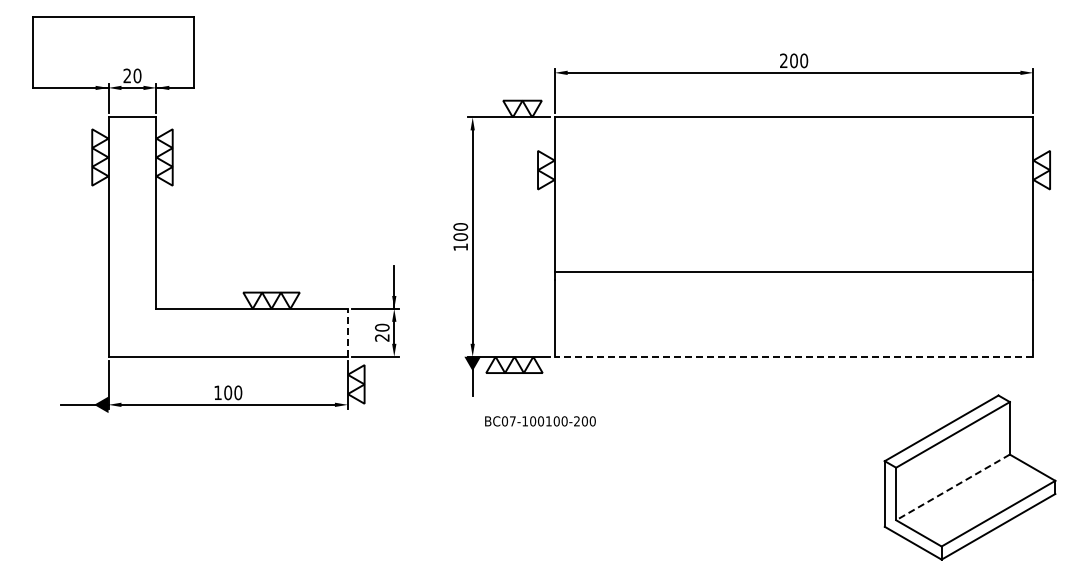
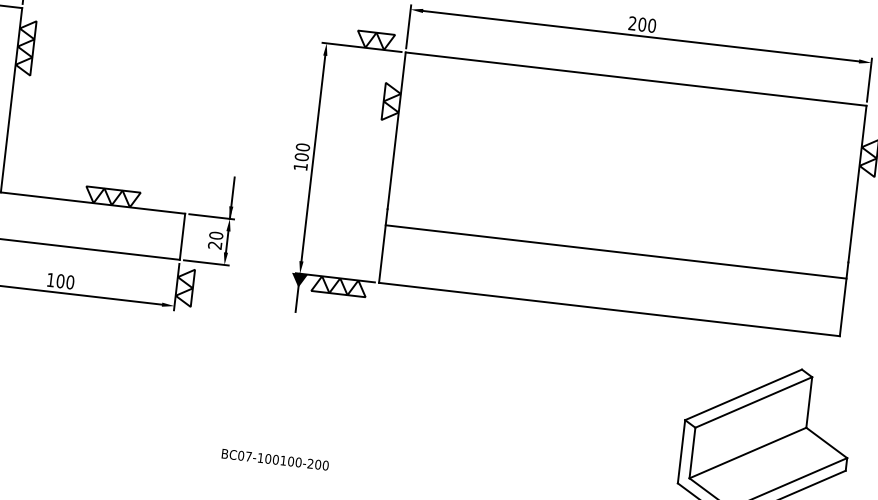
line: (793, 271) -> (615, 251), moved
line: (347, 332) -> (182, 236), dashed -> solid
line: (793, 356) -> (608, 309), dashed -> solid
text: (540, 421) -> (275, 459), moved
line: (953, 487) -> (748, 453), dashed -> solid

